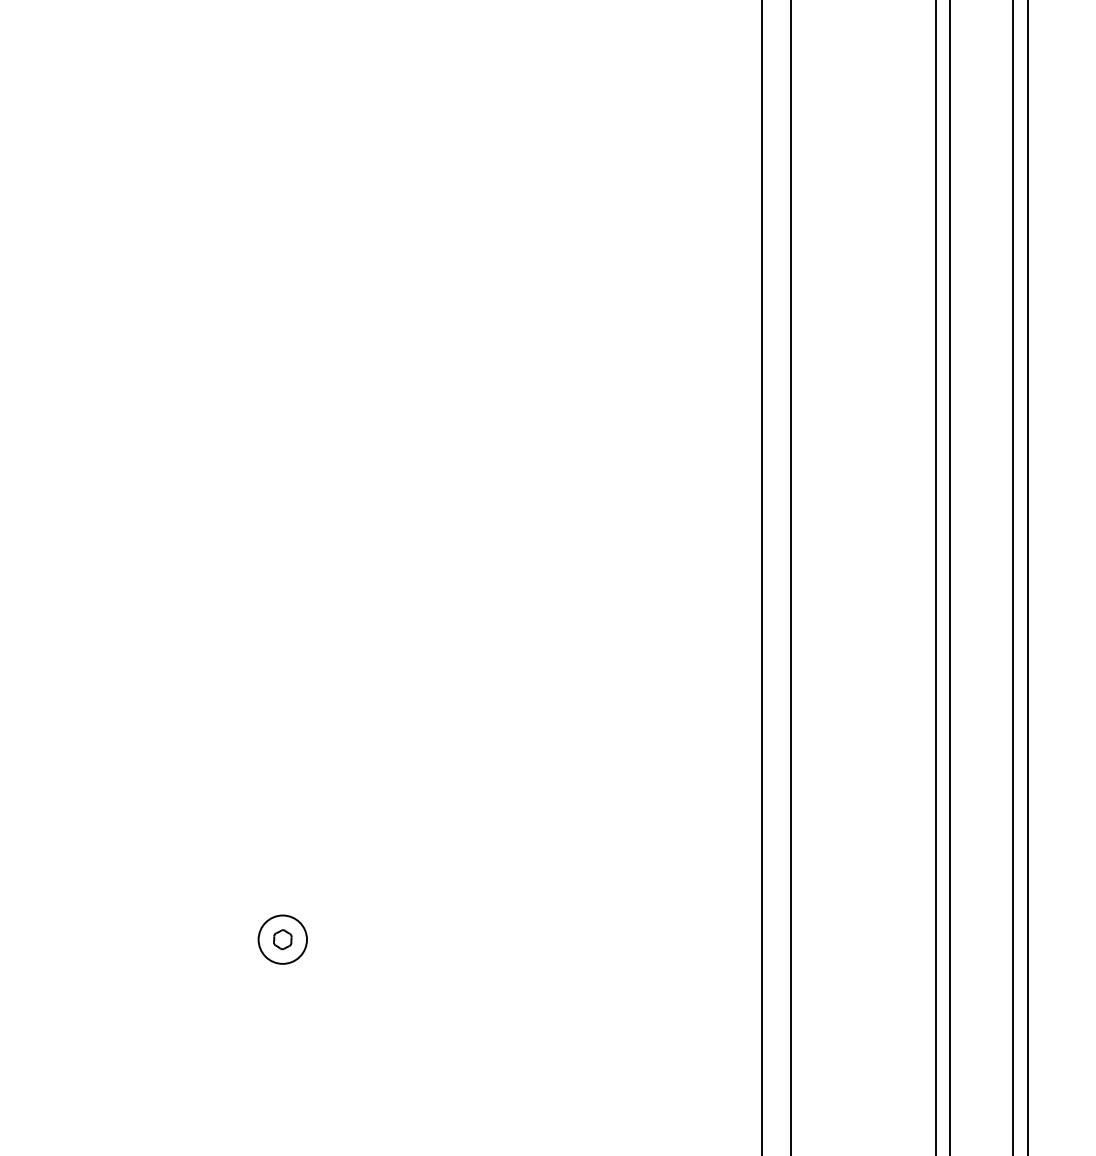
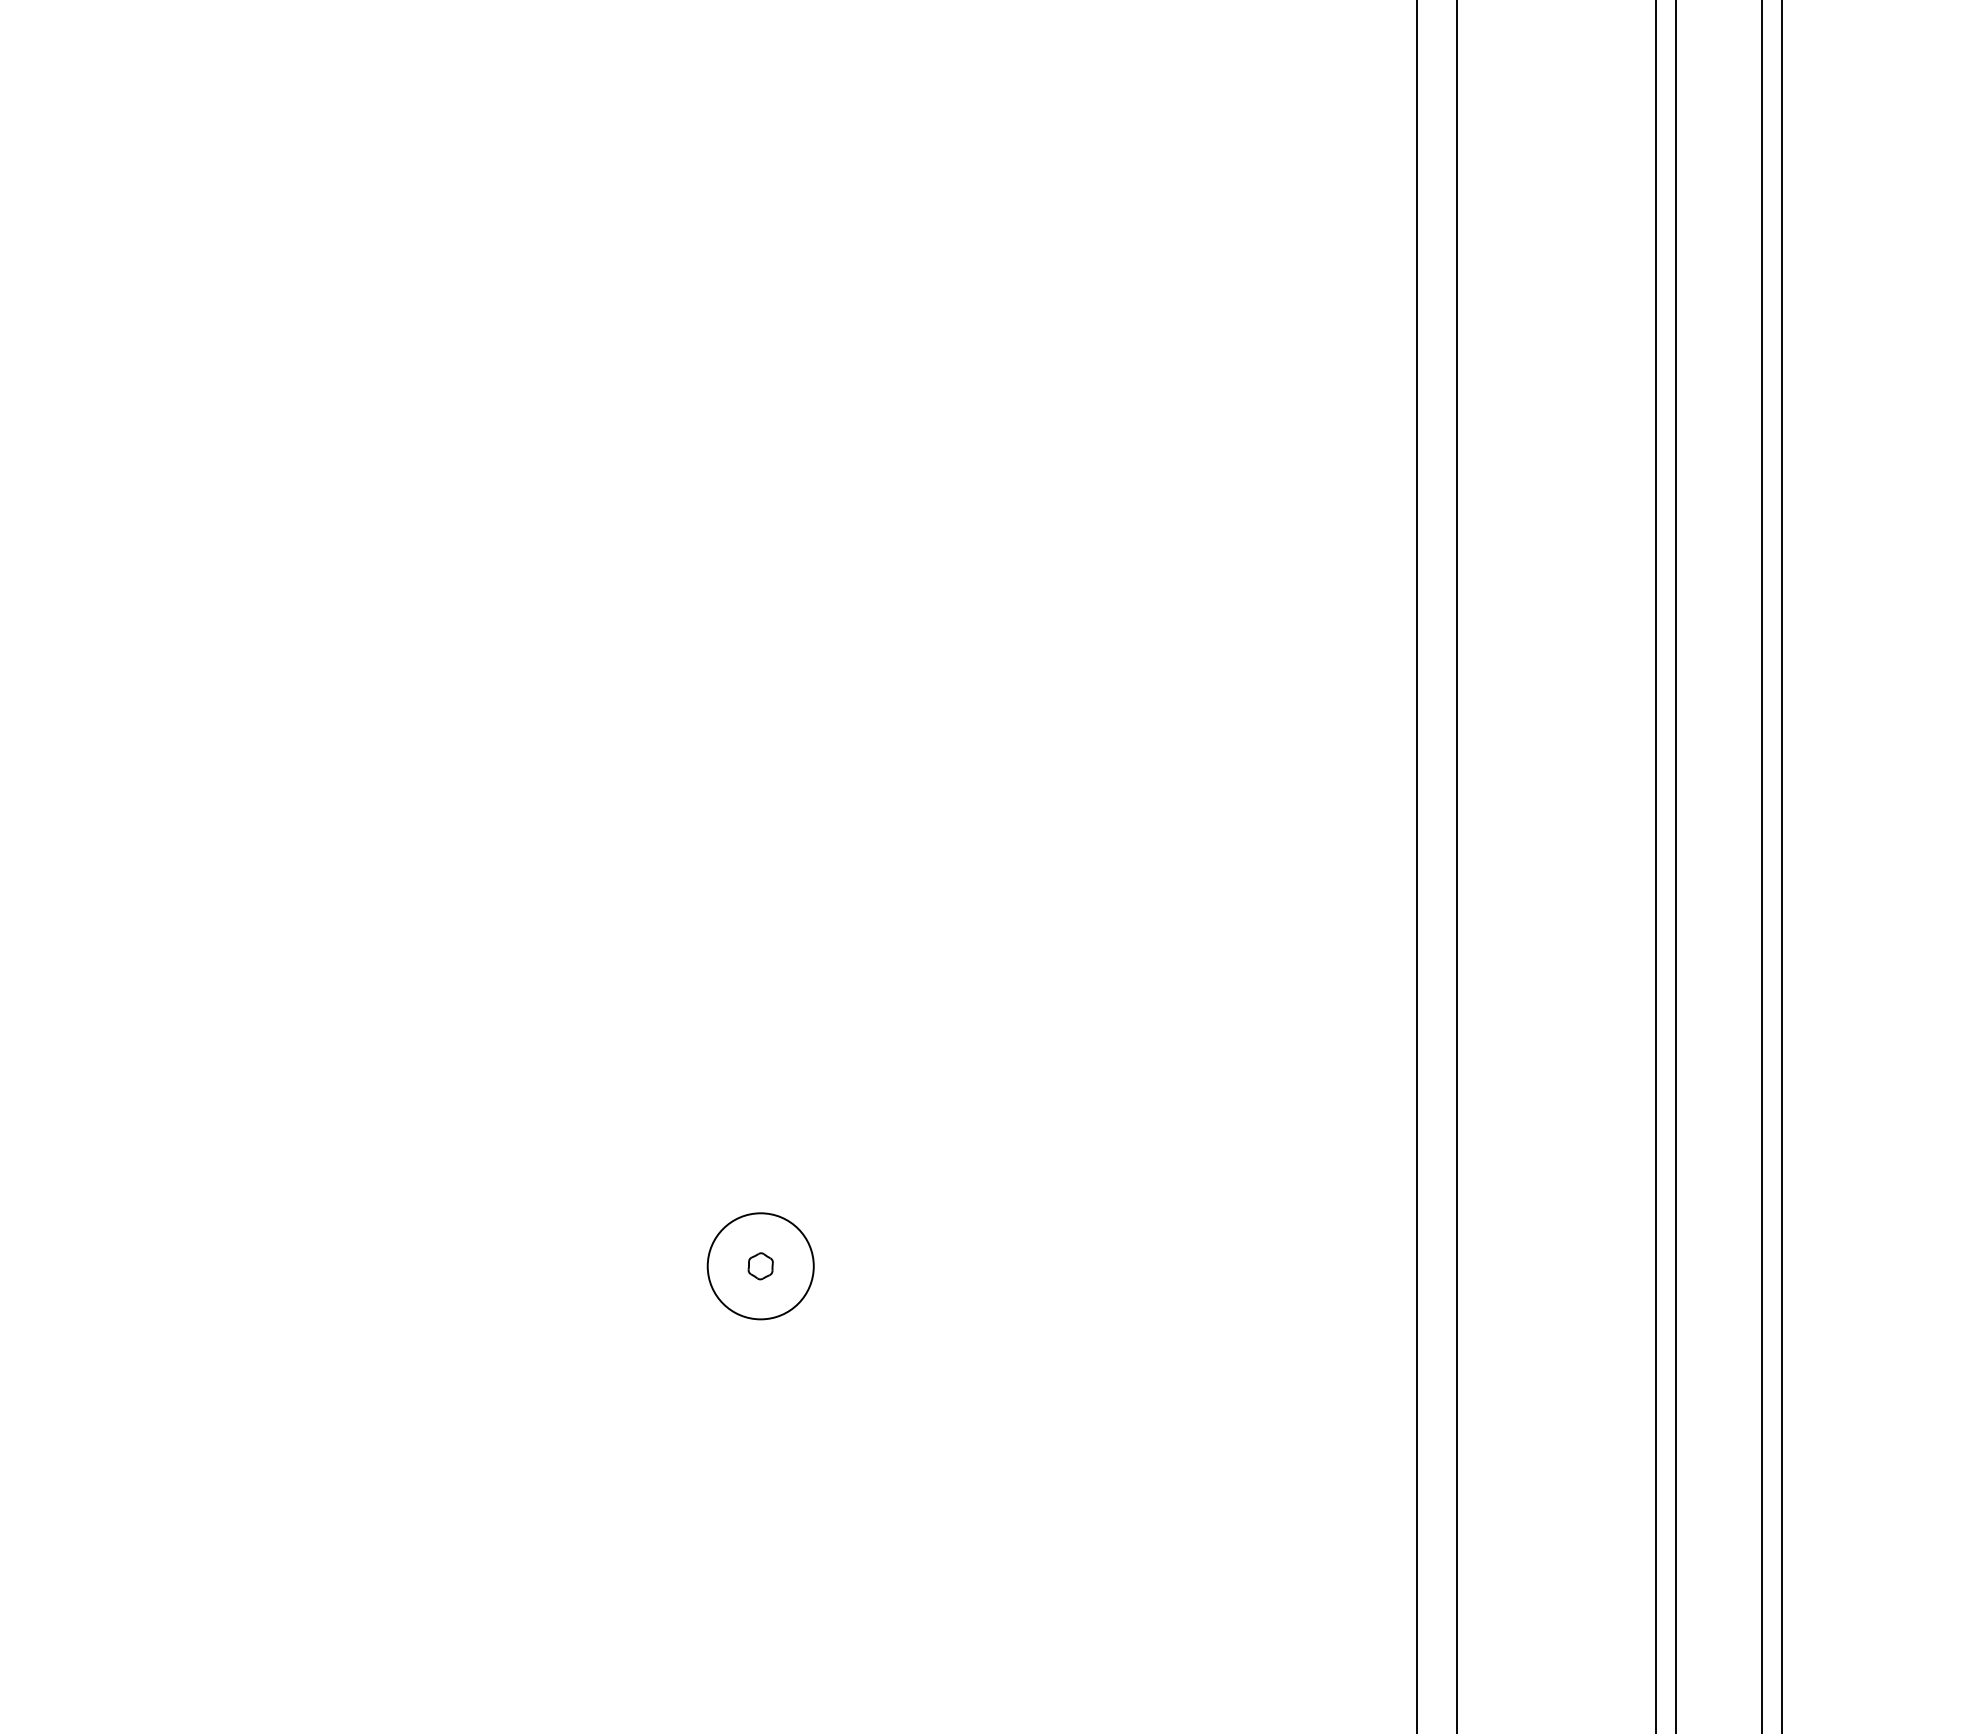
circle: (282, 939) -> (760, 1266), size x1.6

